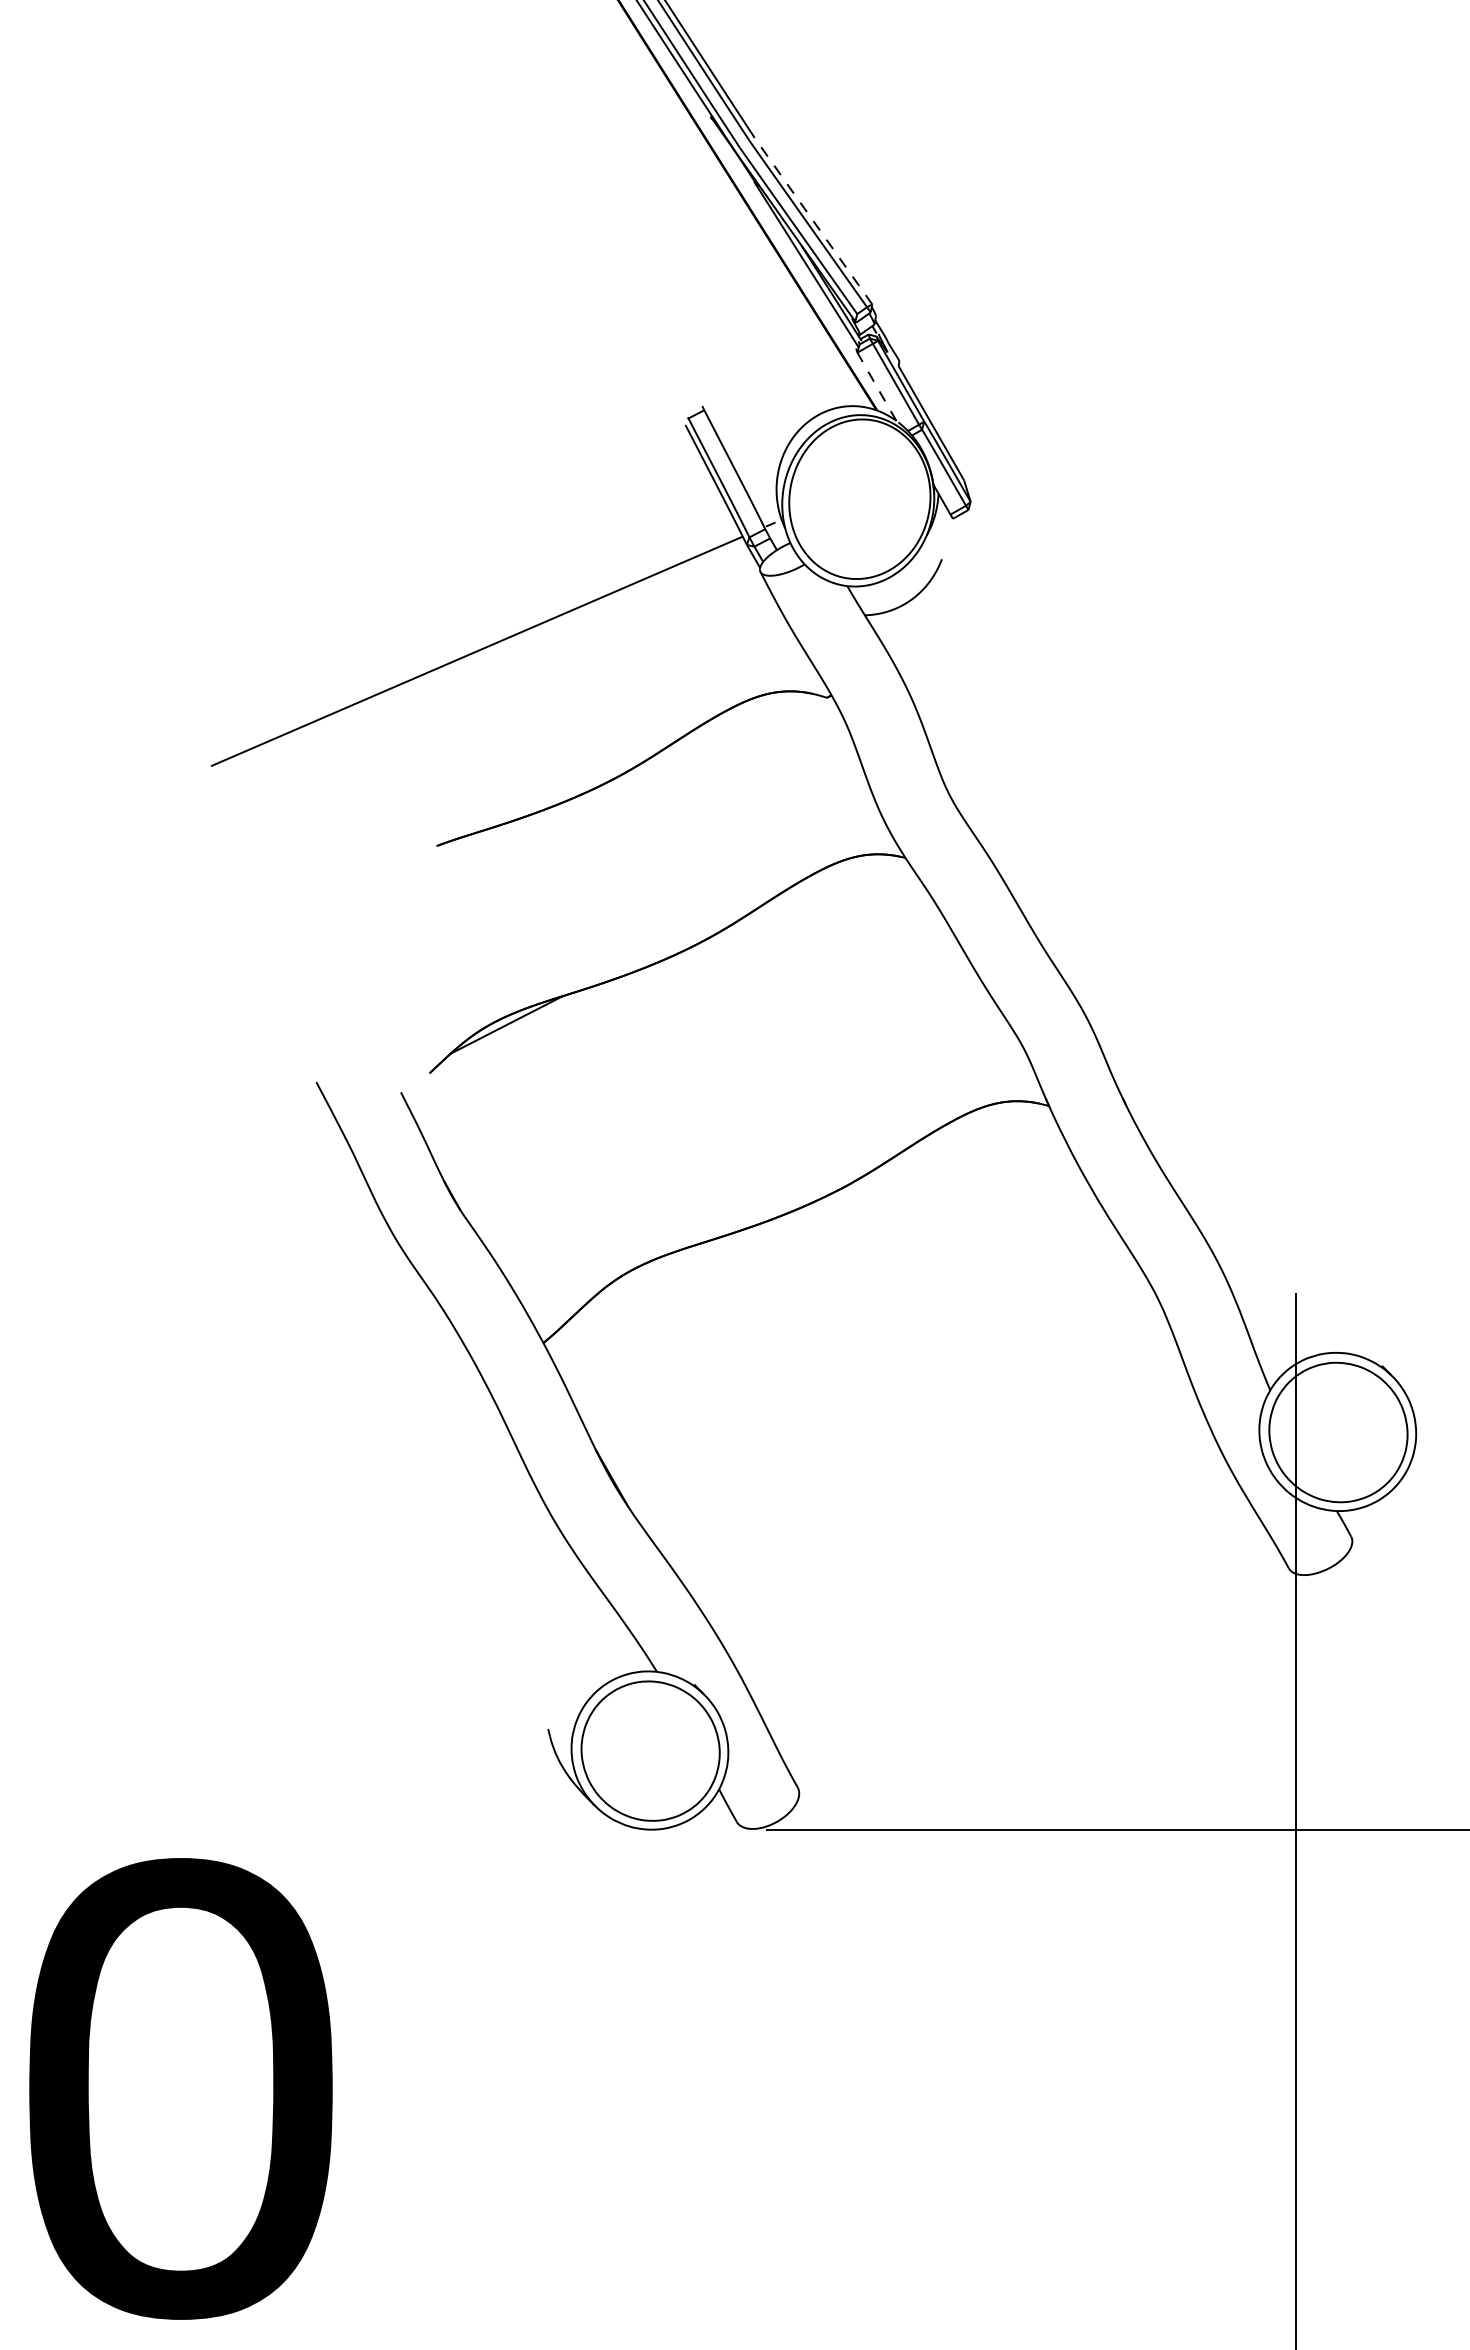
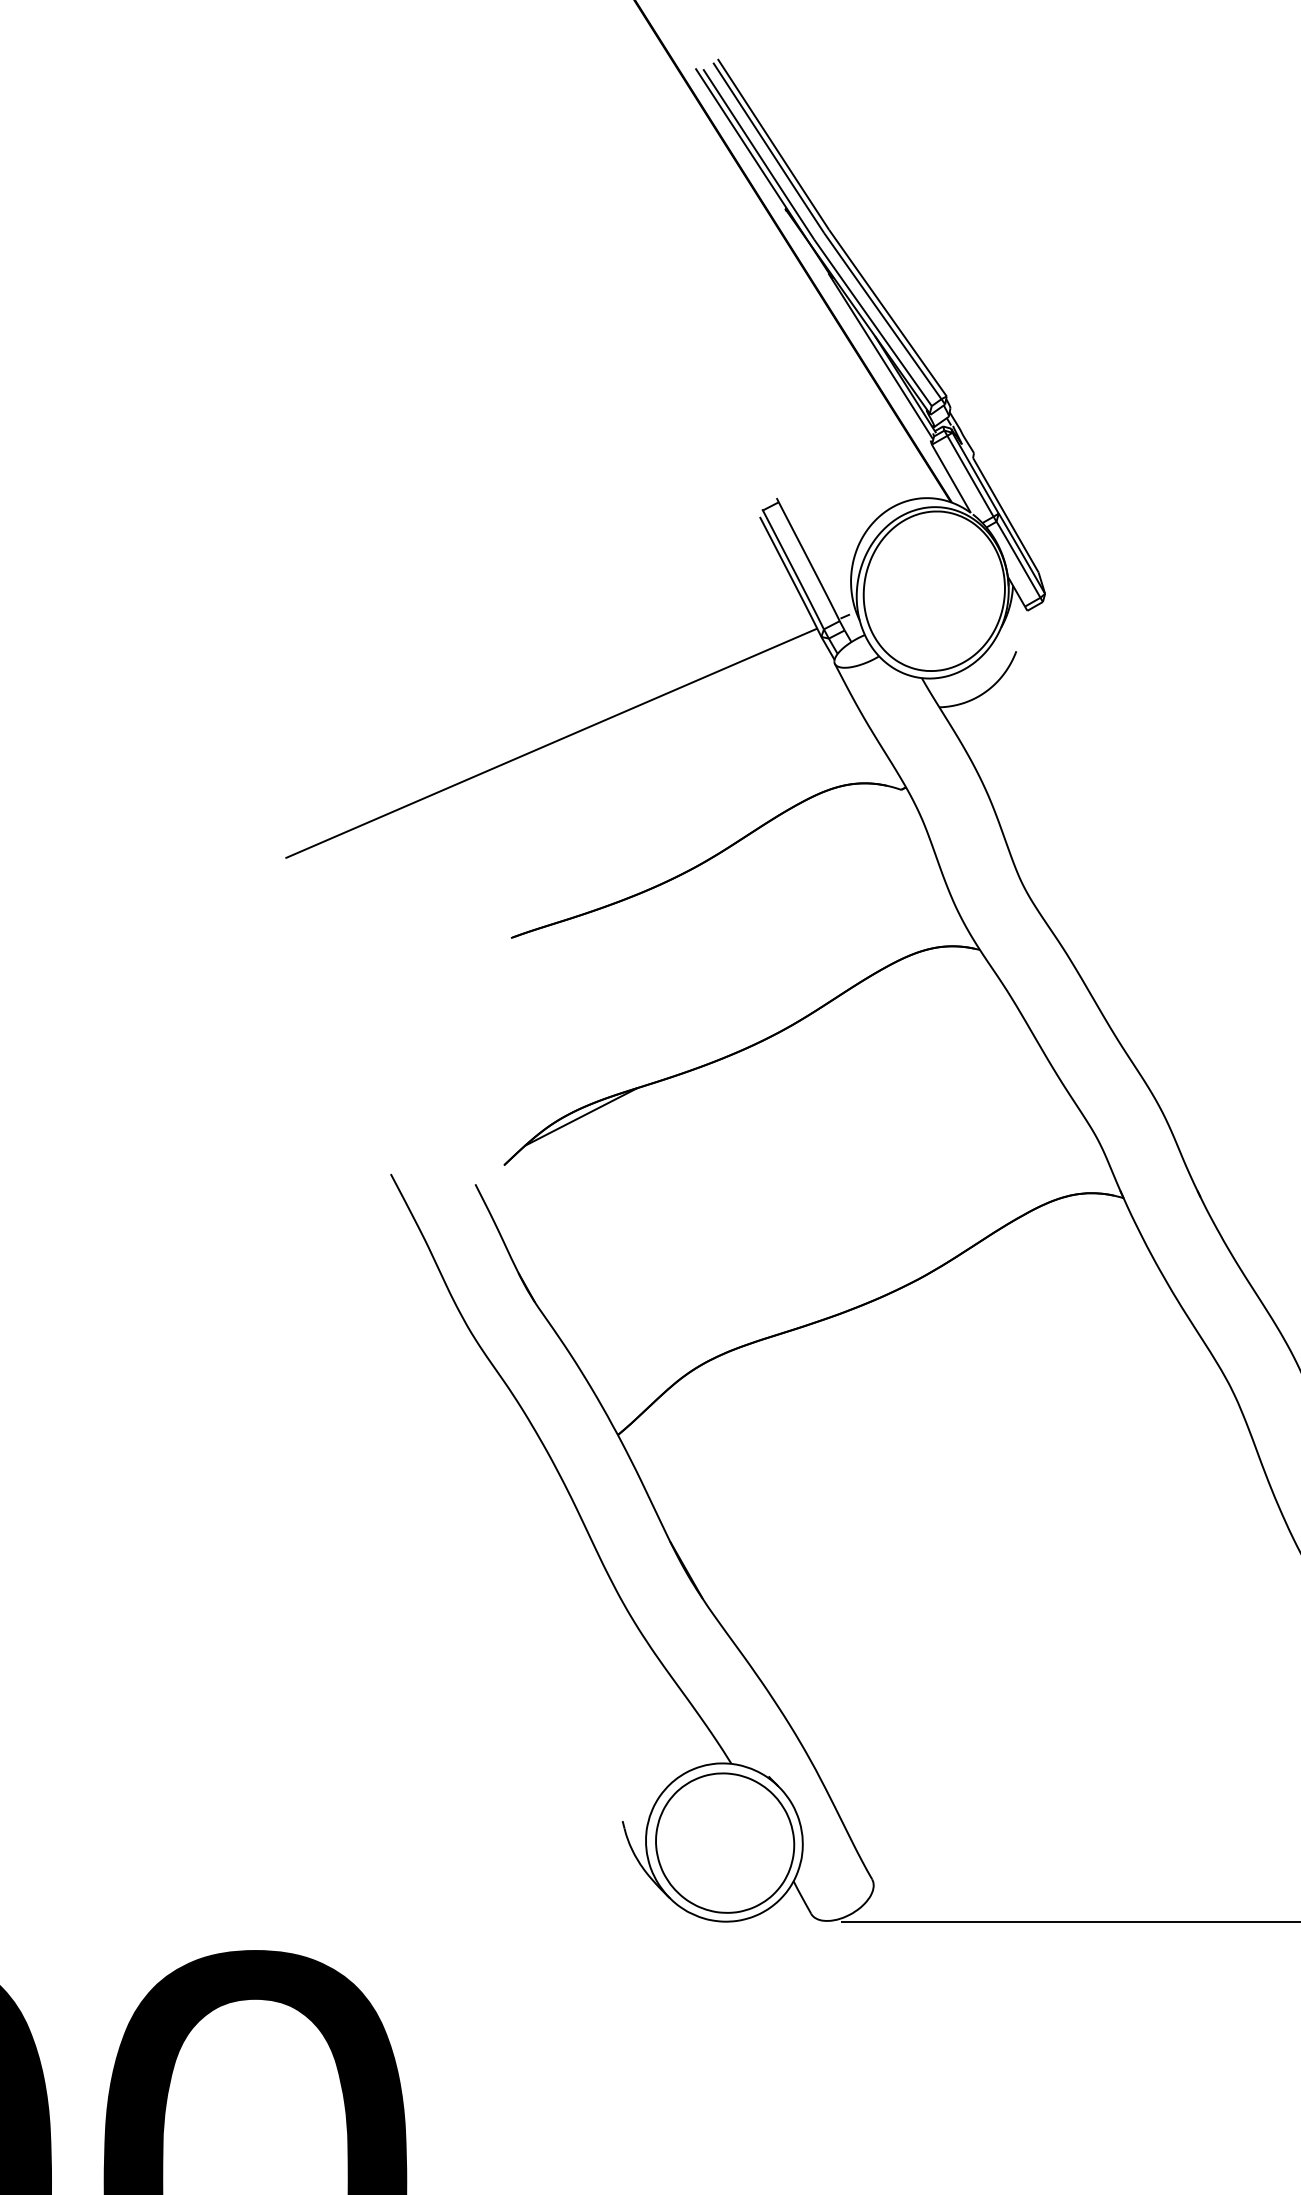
line: (812, 220) -> (886, 312), dashed -> solid
line: (876, 386) -> (950, 478), dashed -> solid

